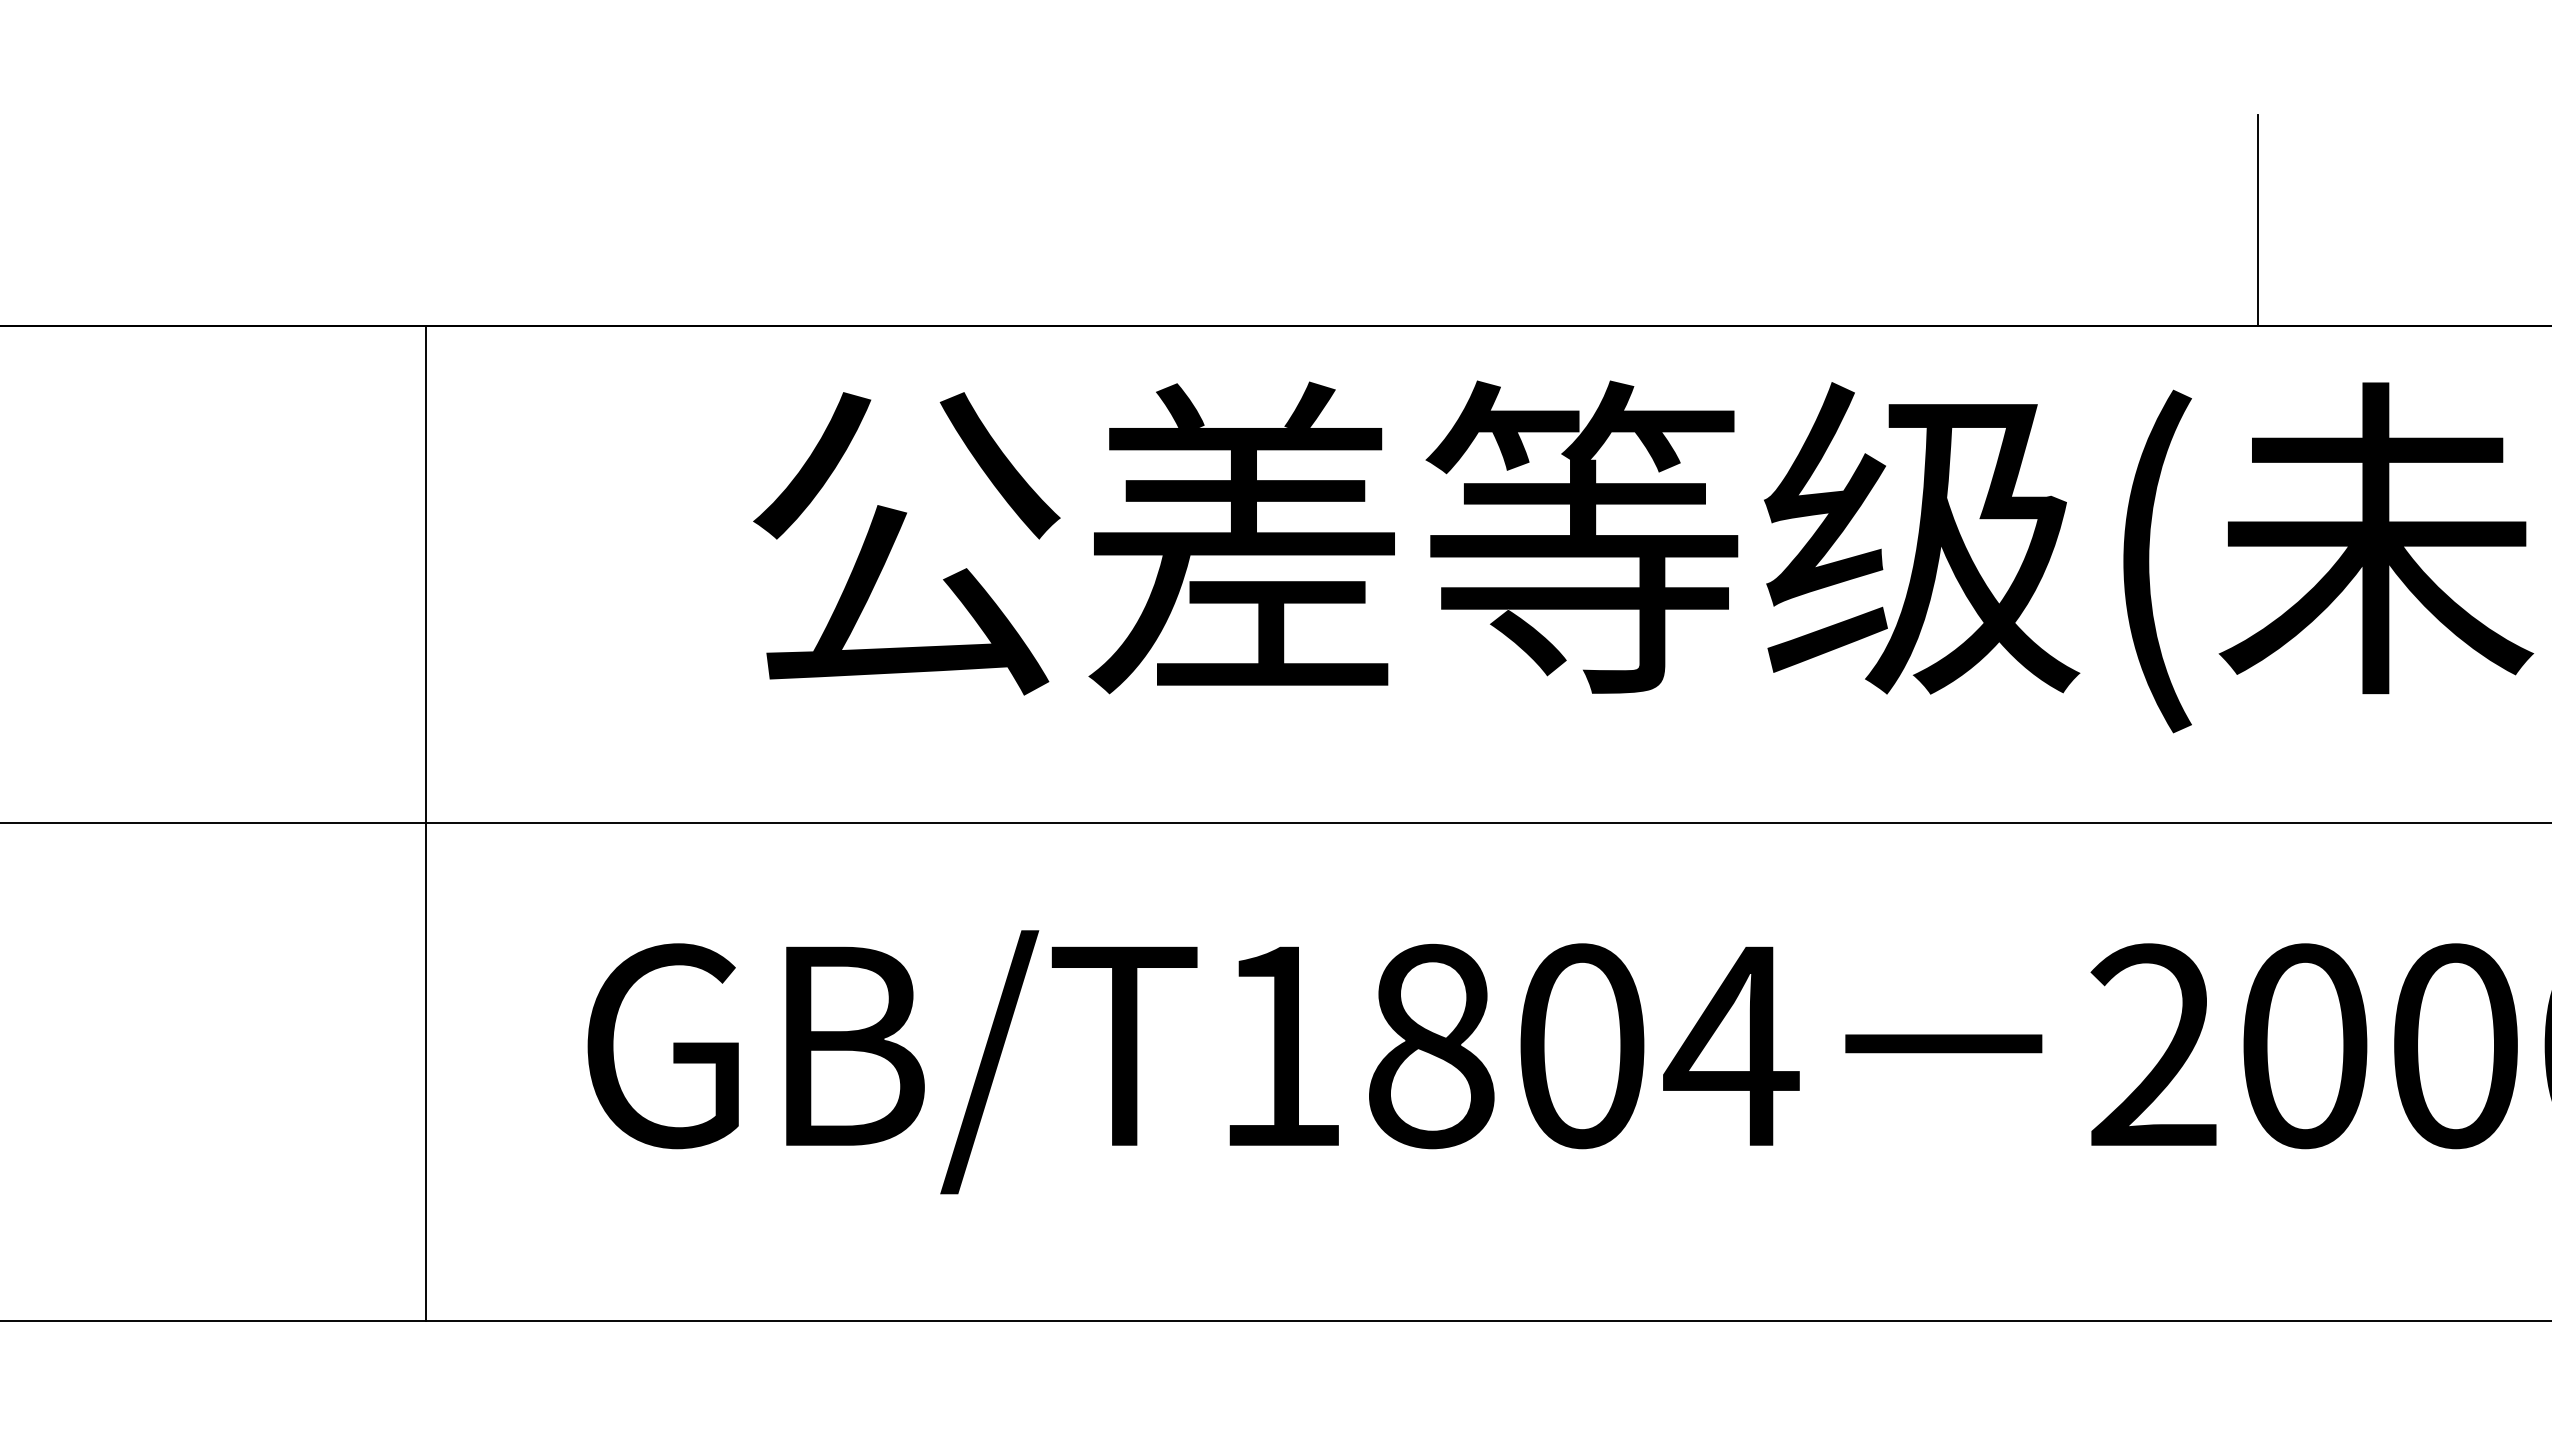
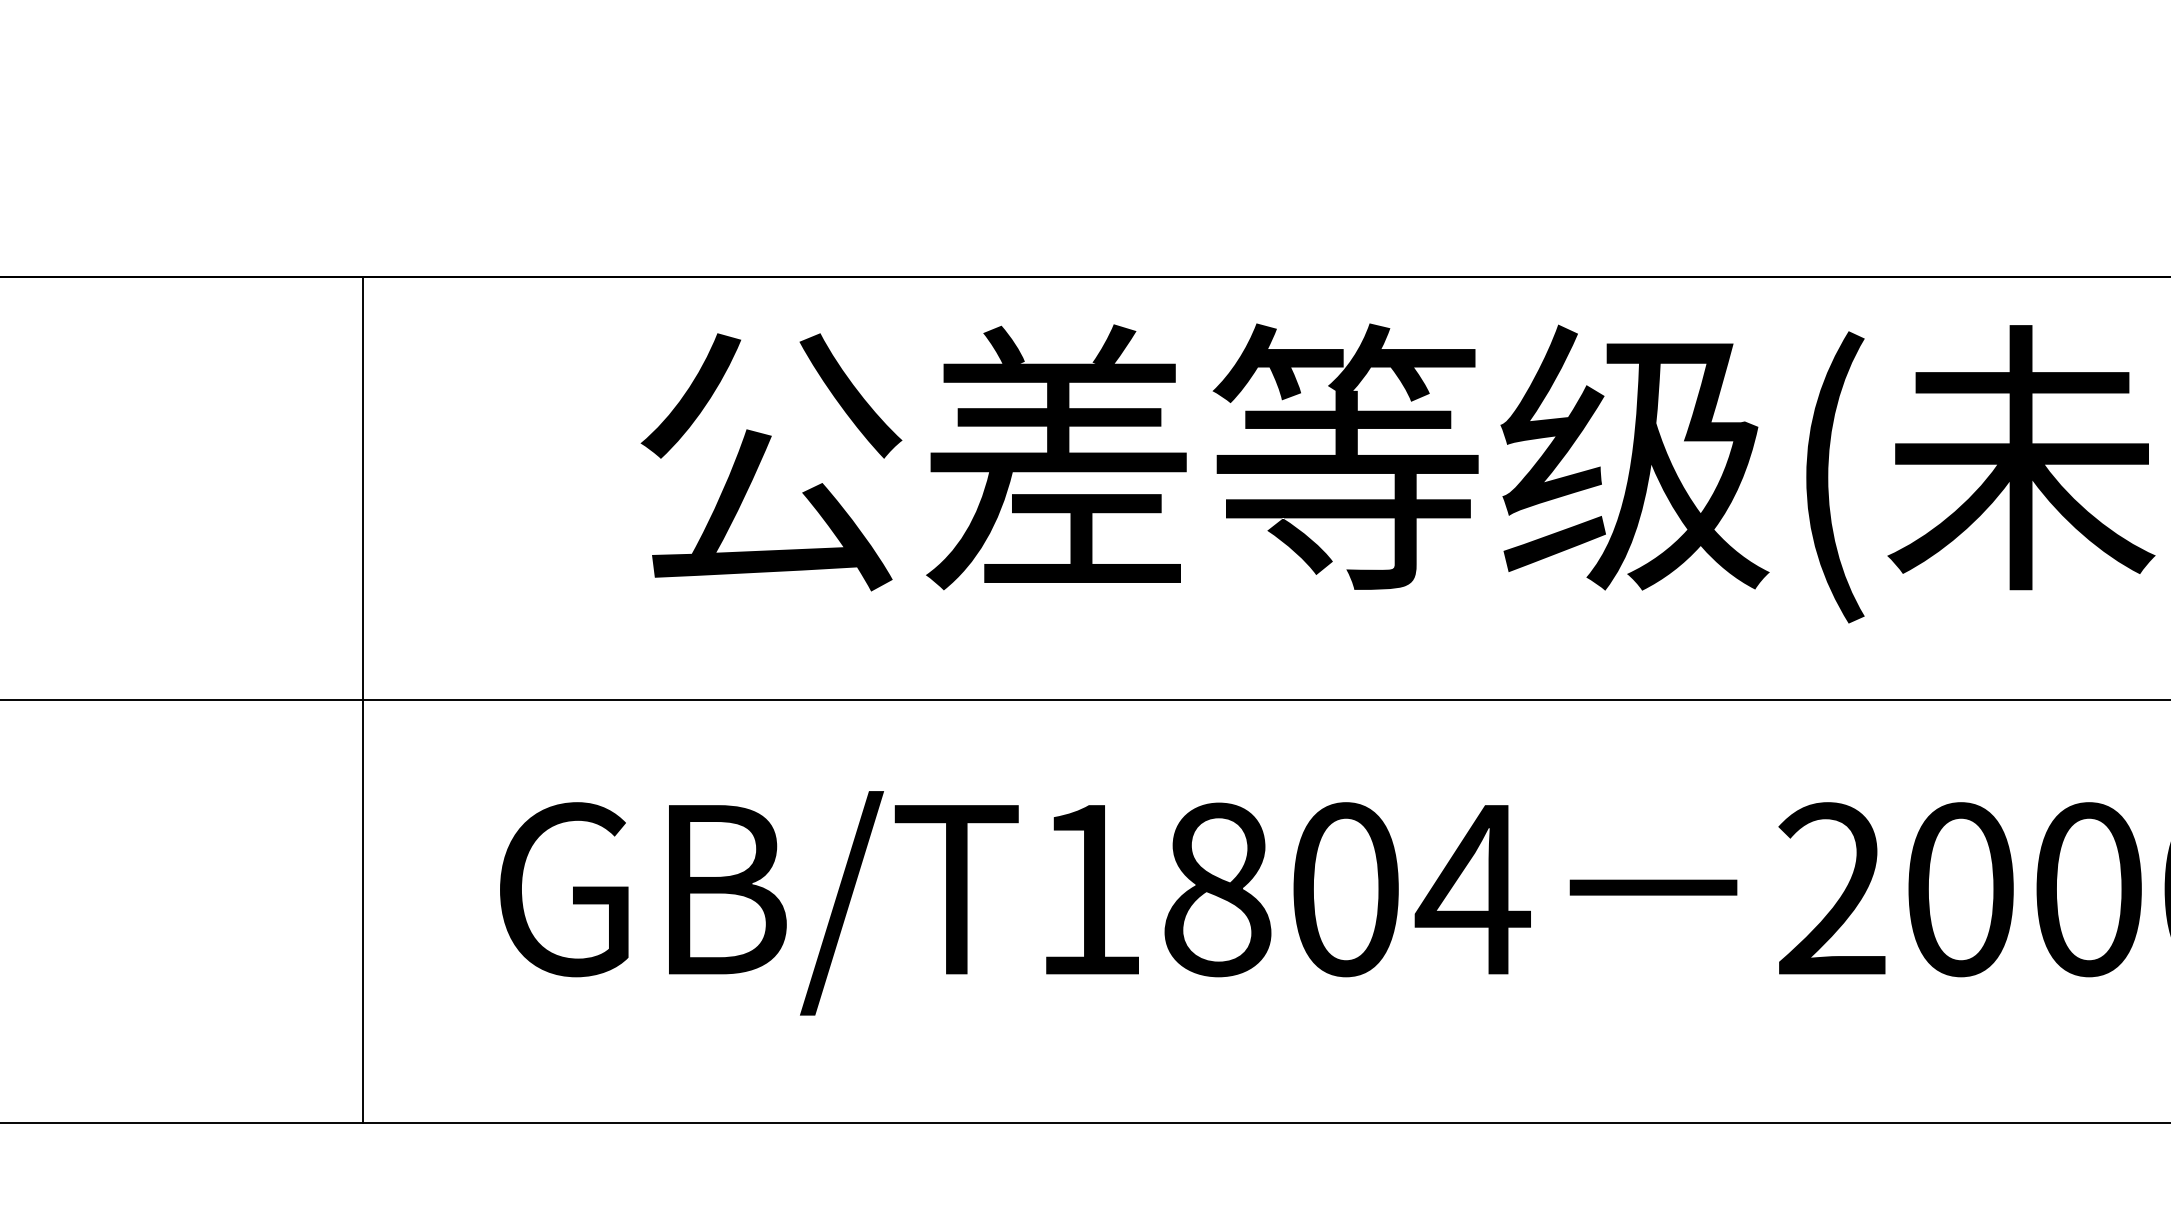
line: (2257, 220) -> (1920, 187), removed

